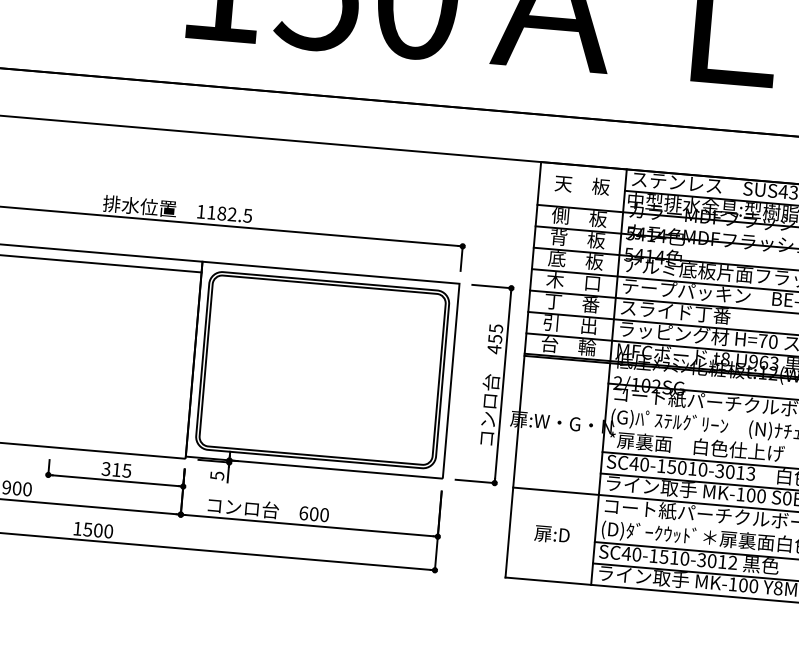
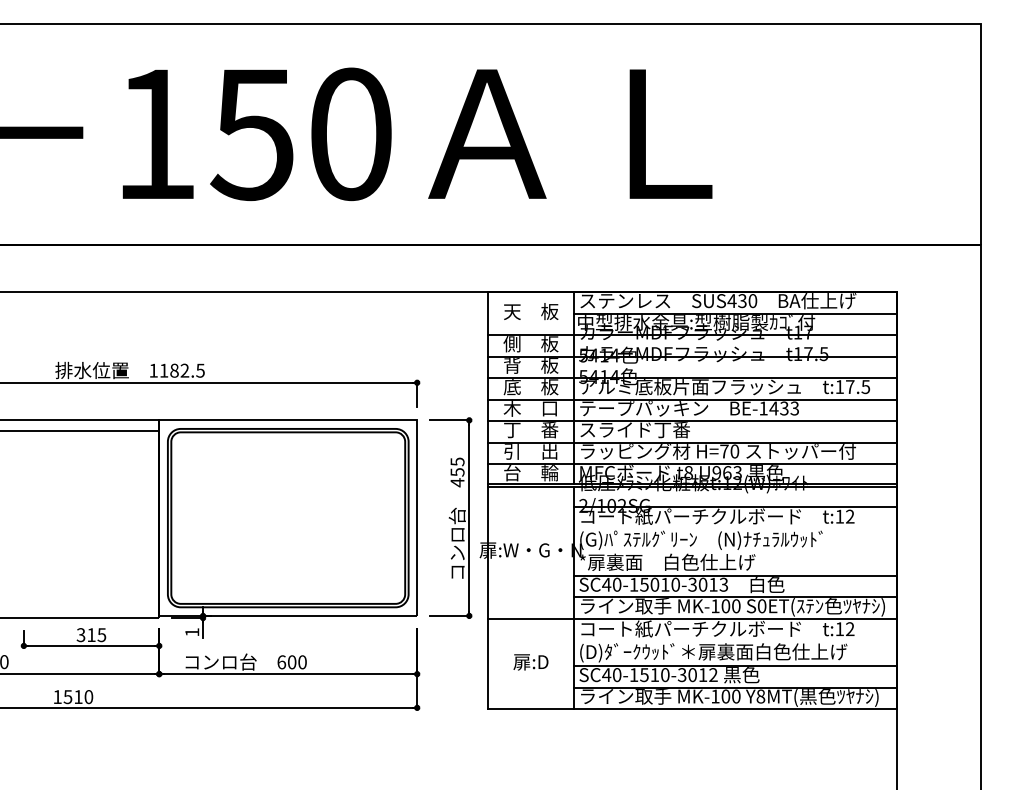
text: (217, 475) -> (192, 632), 5 -> 1
text: (98, 530) -> (78, 697), 1500 -> 1510

